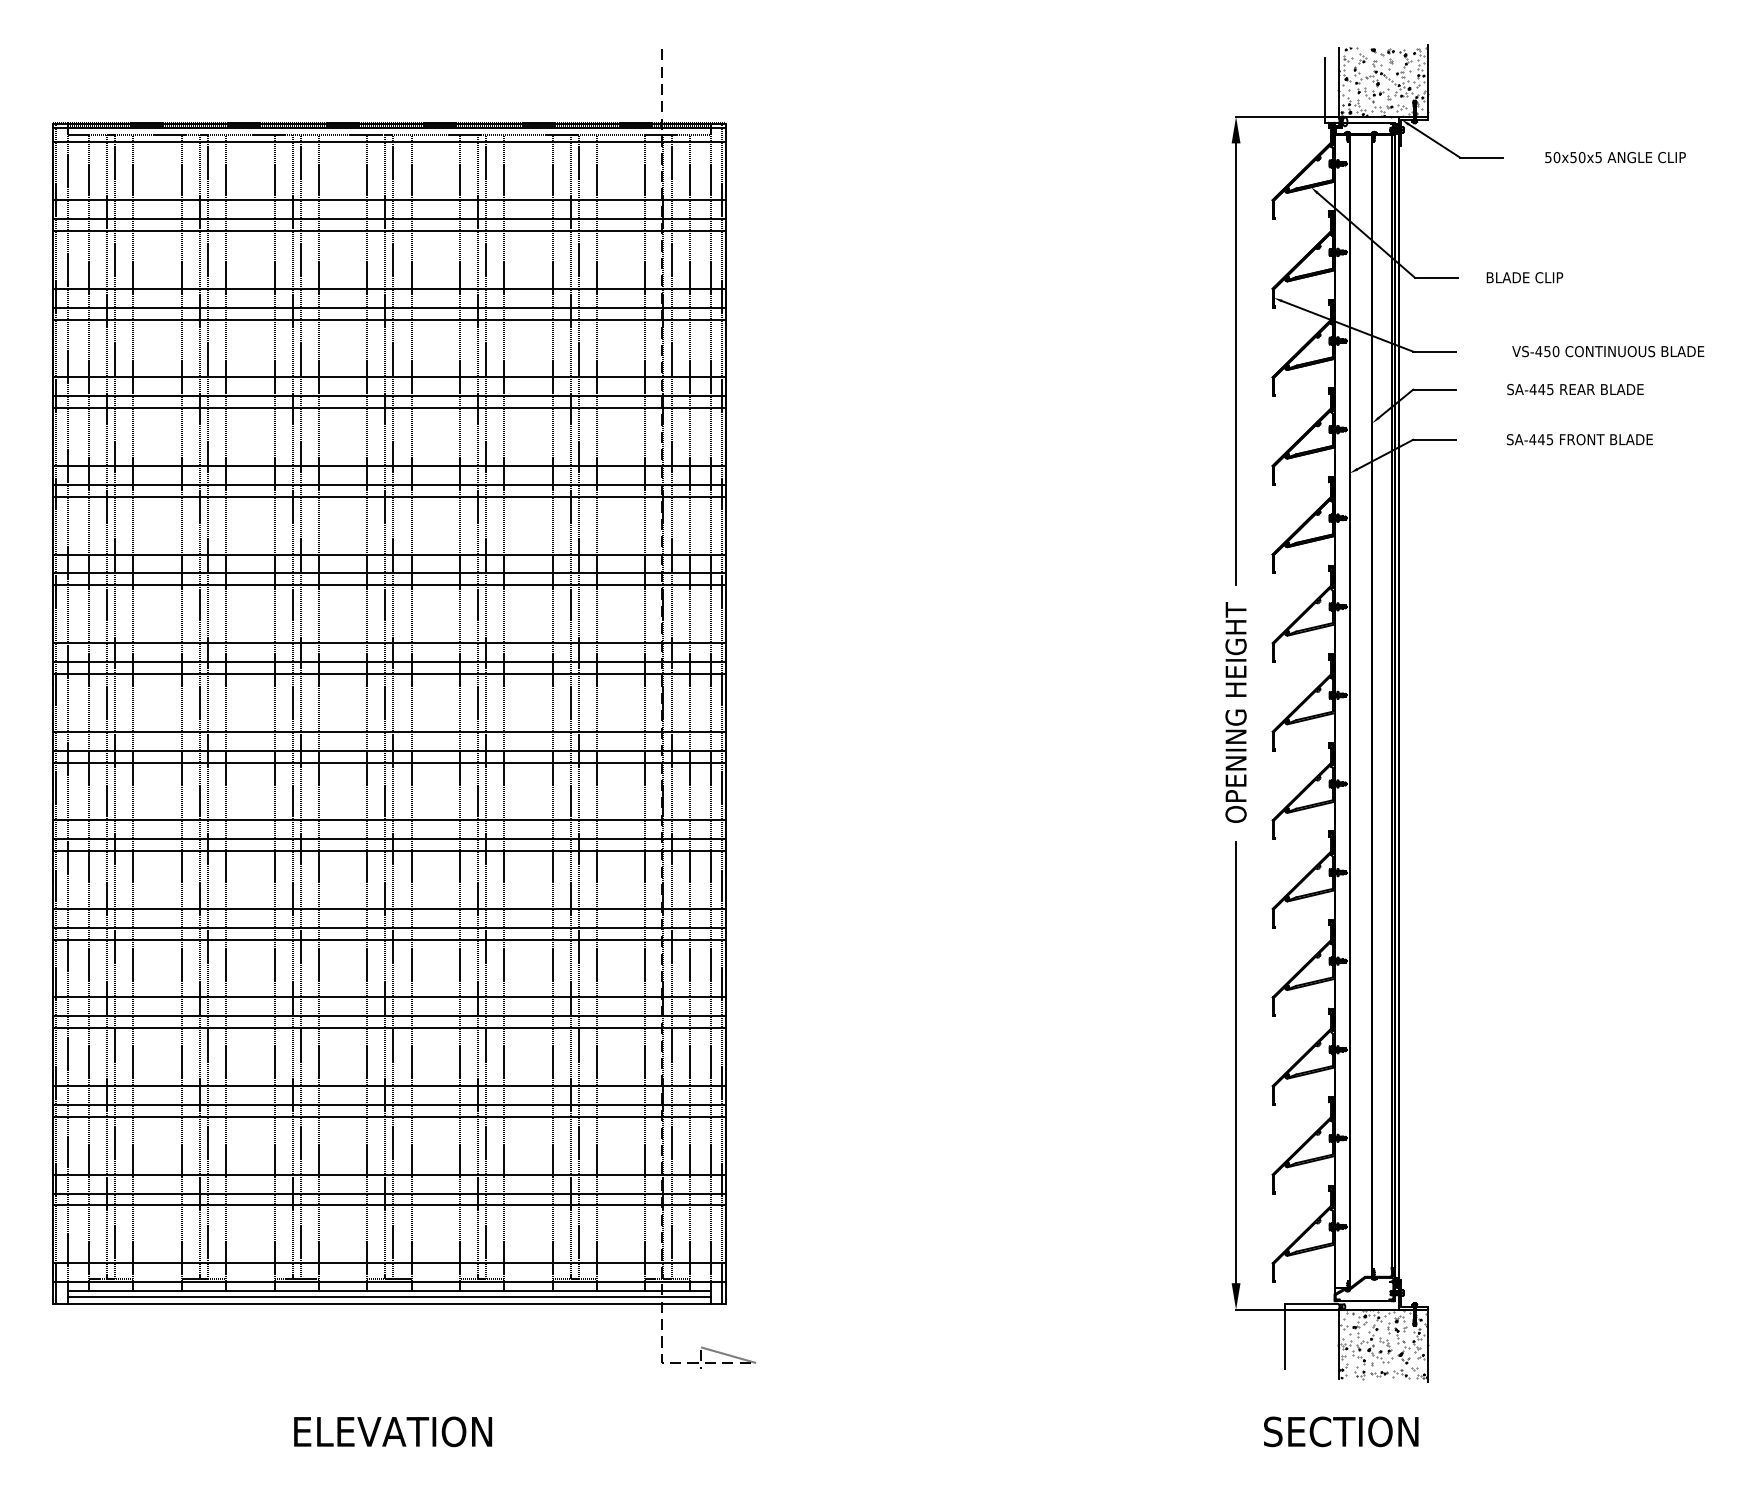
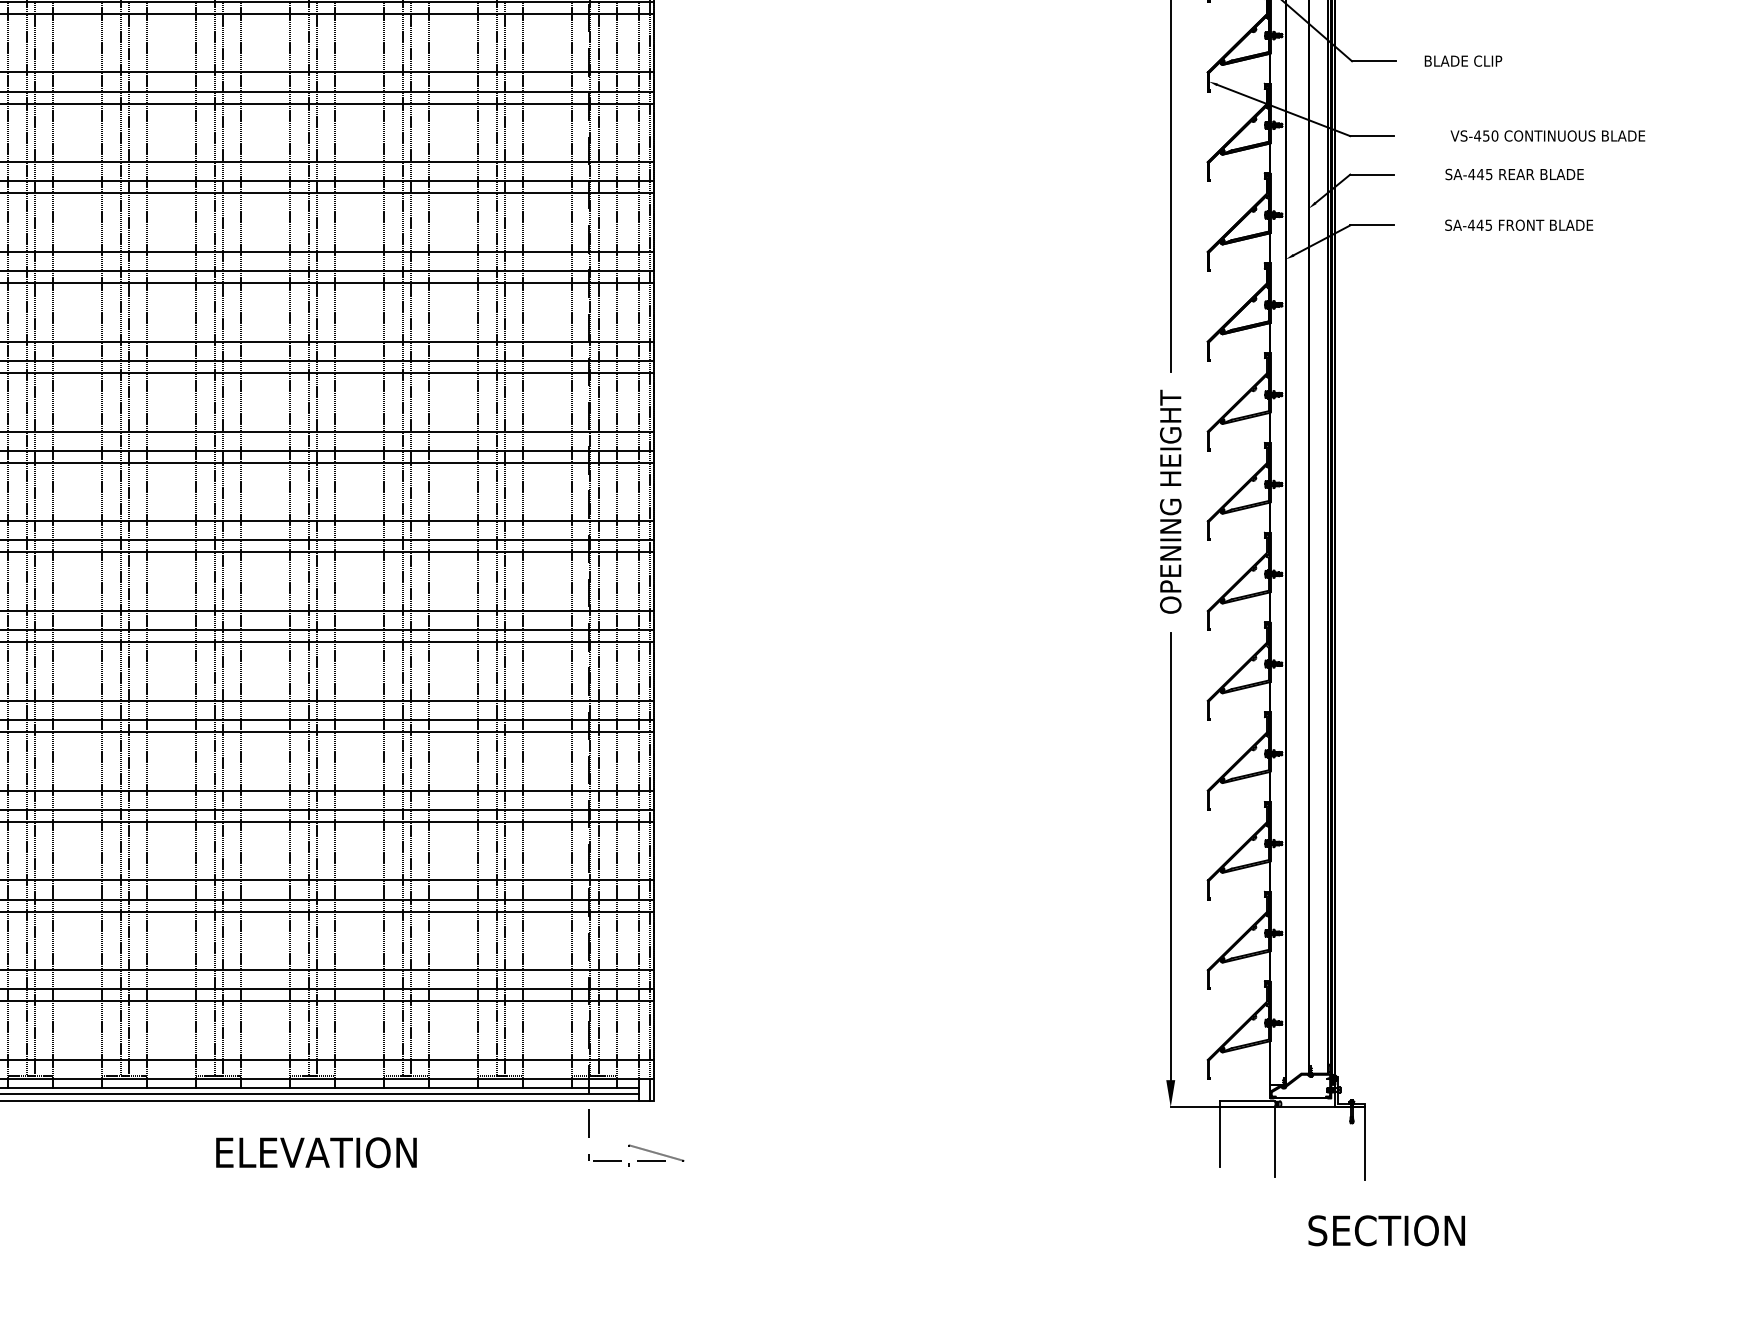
hatch: (1383, 1343) -> (1320, 1141), removed
text: (393, 1431) -> (316, 1152), moved
text: (1341, 1431) -> (1387, 1230), moved

